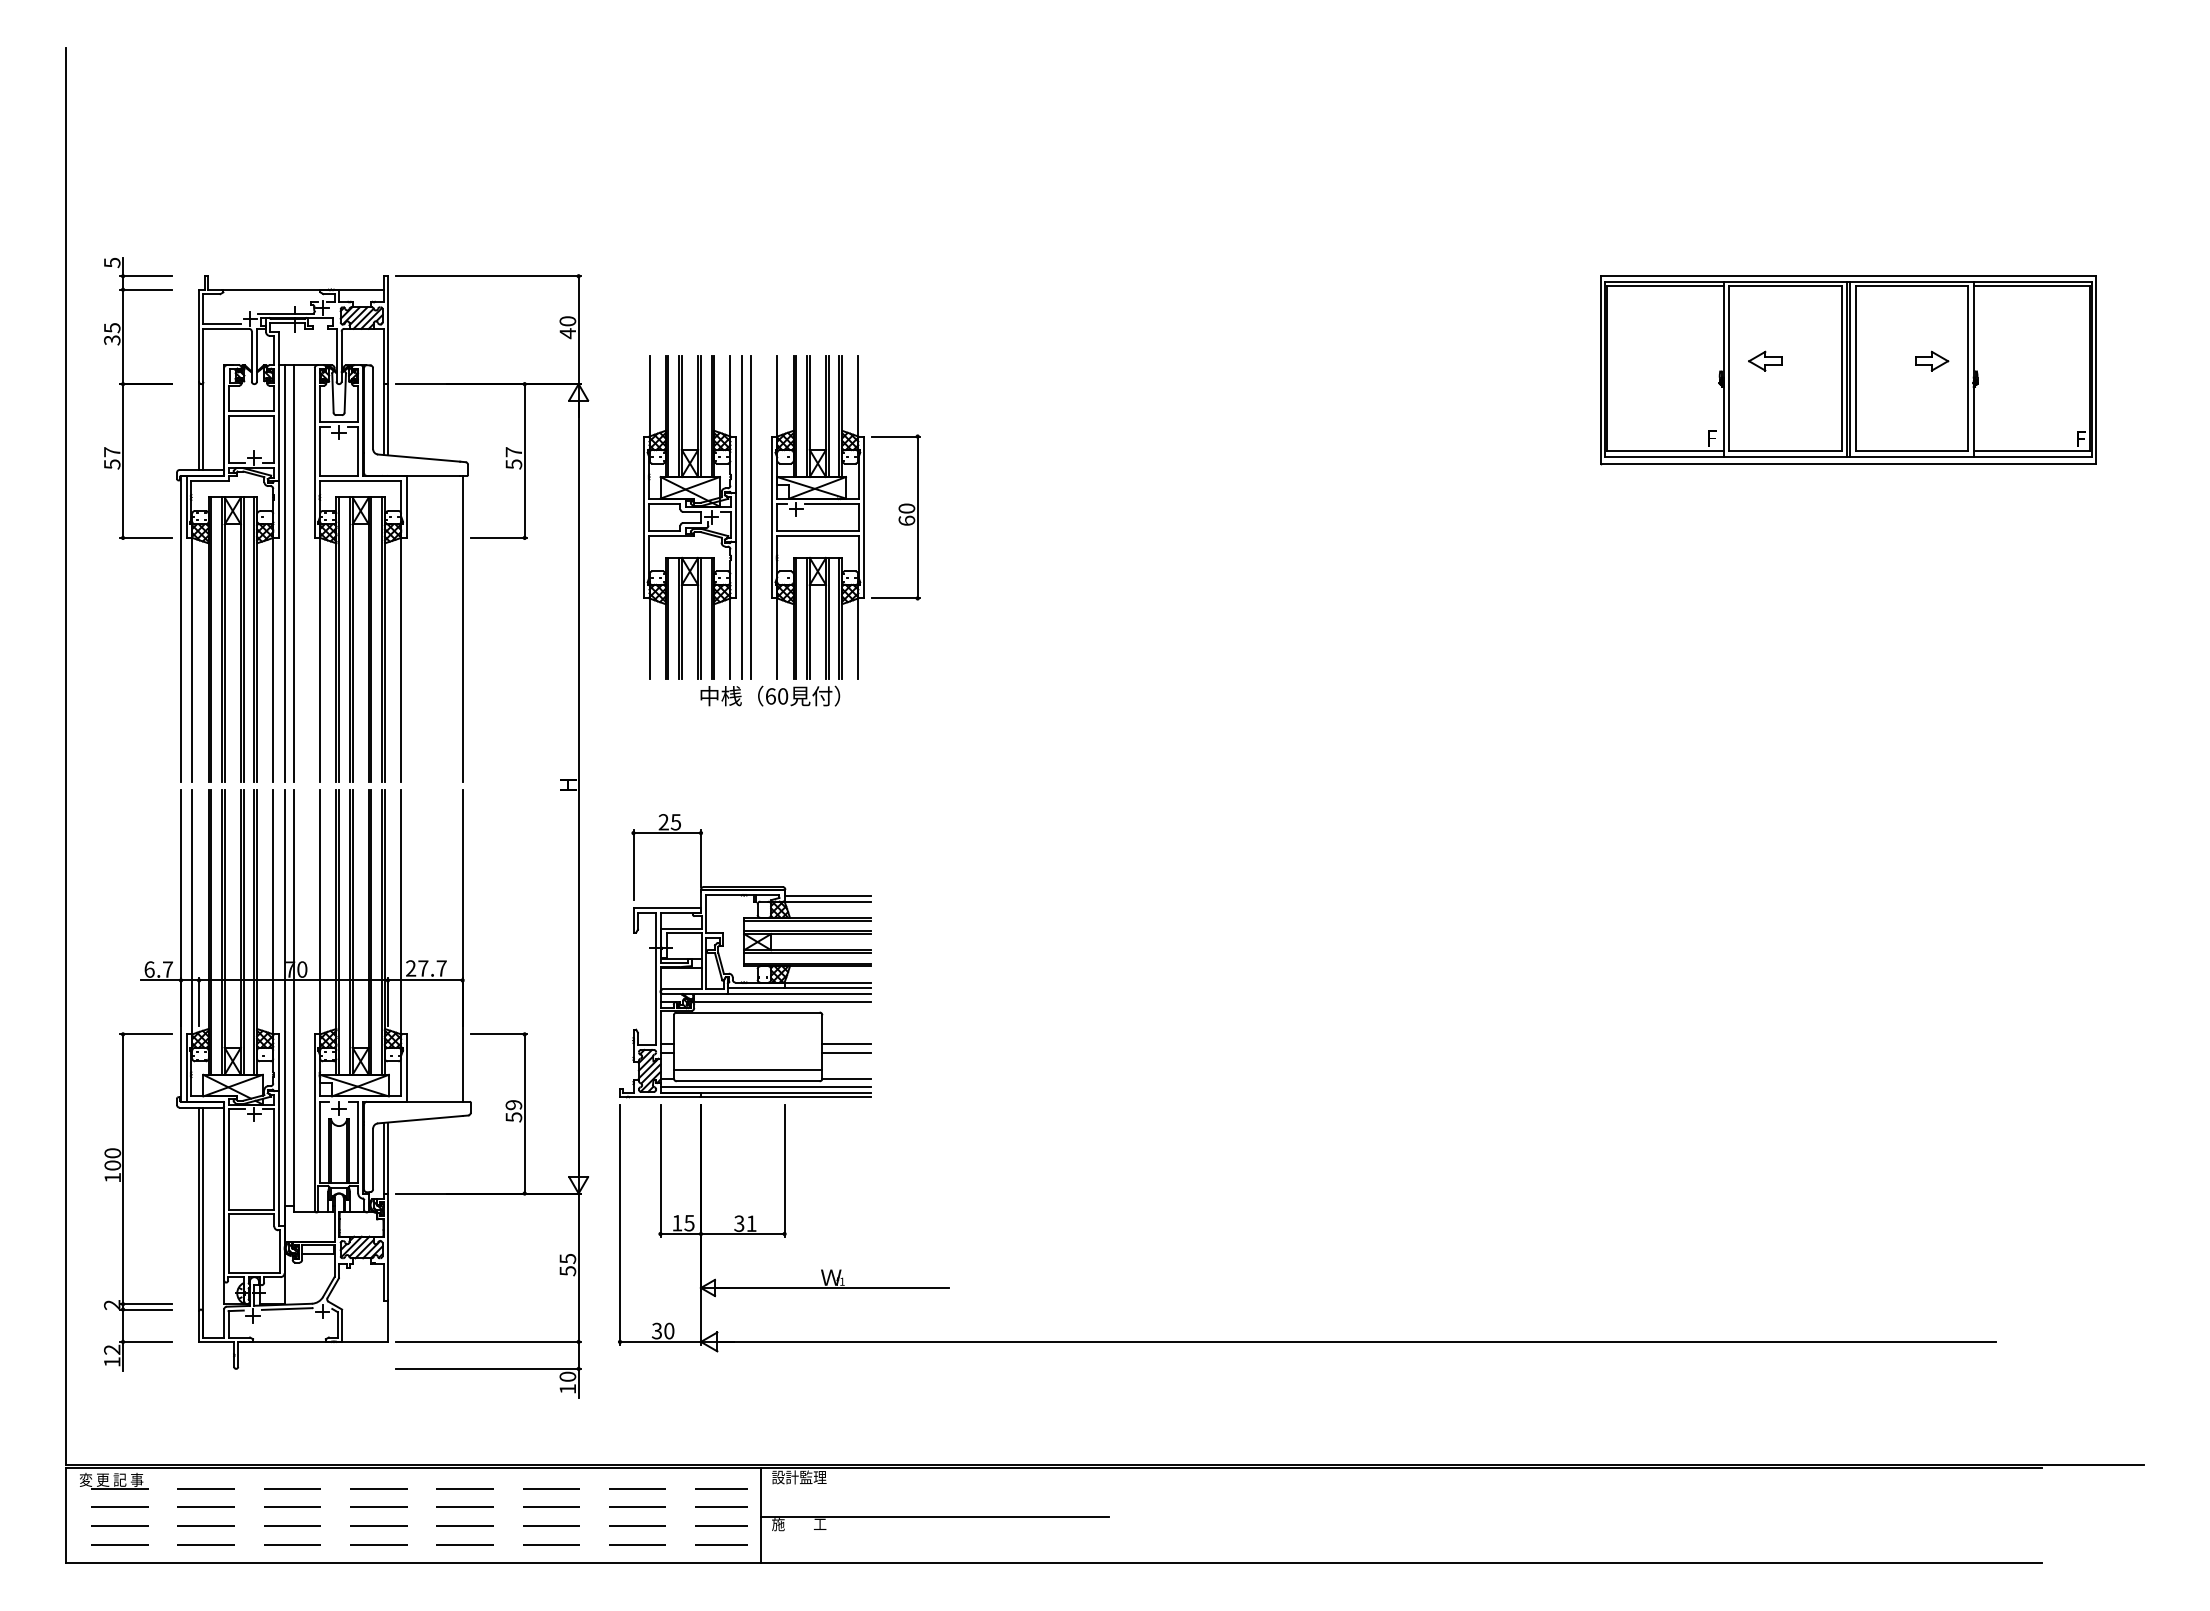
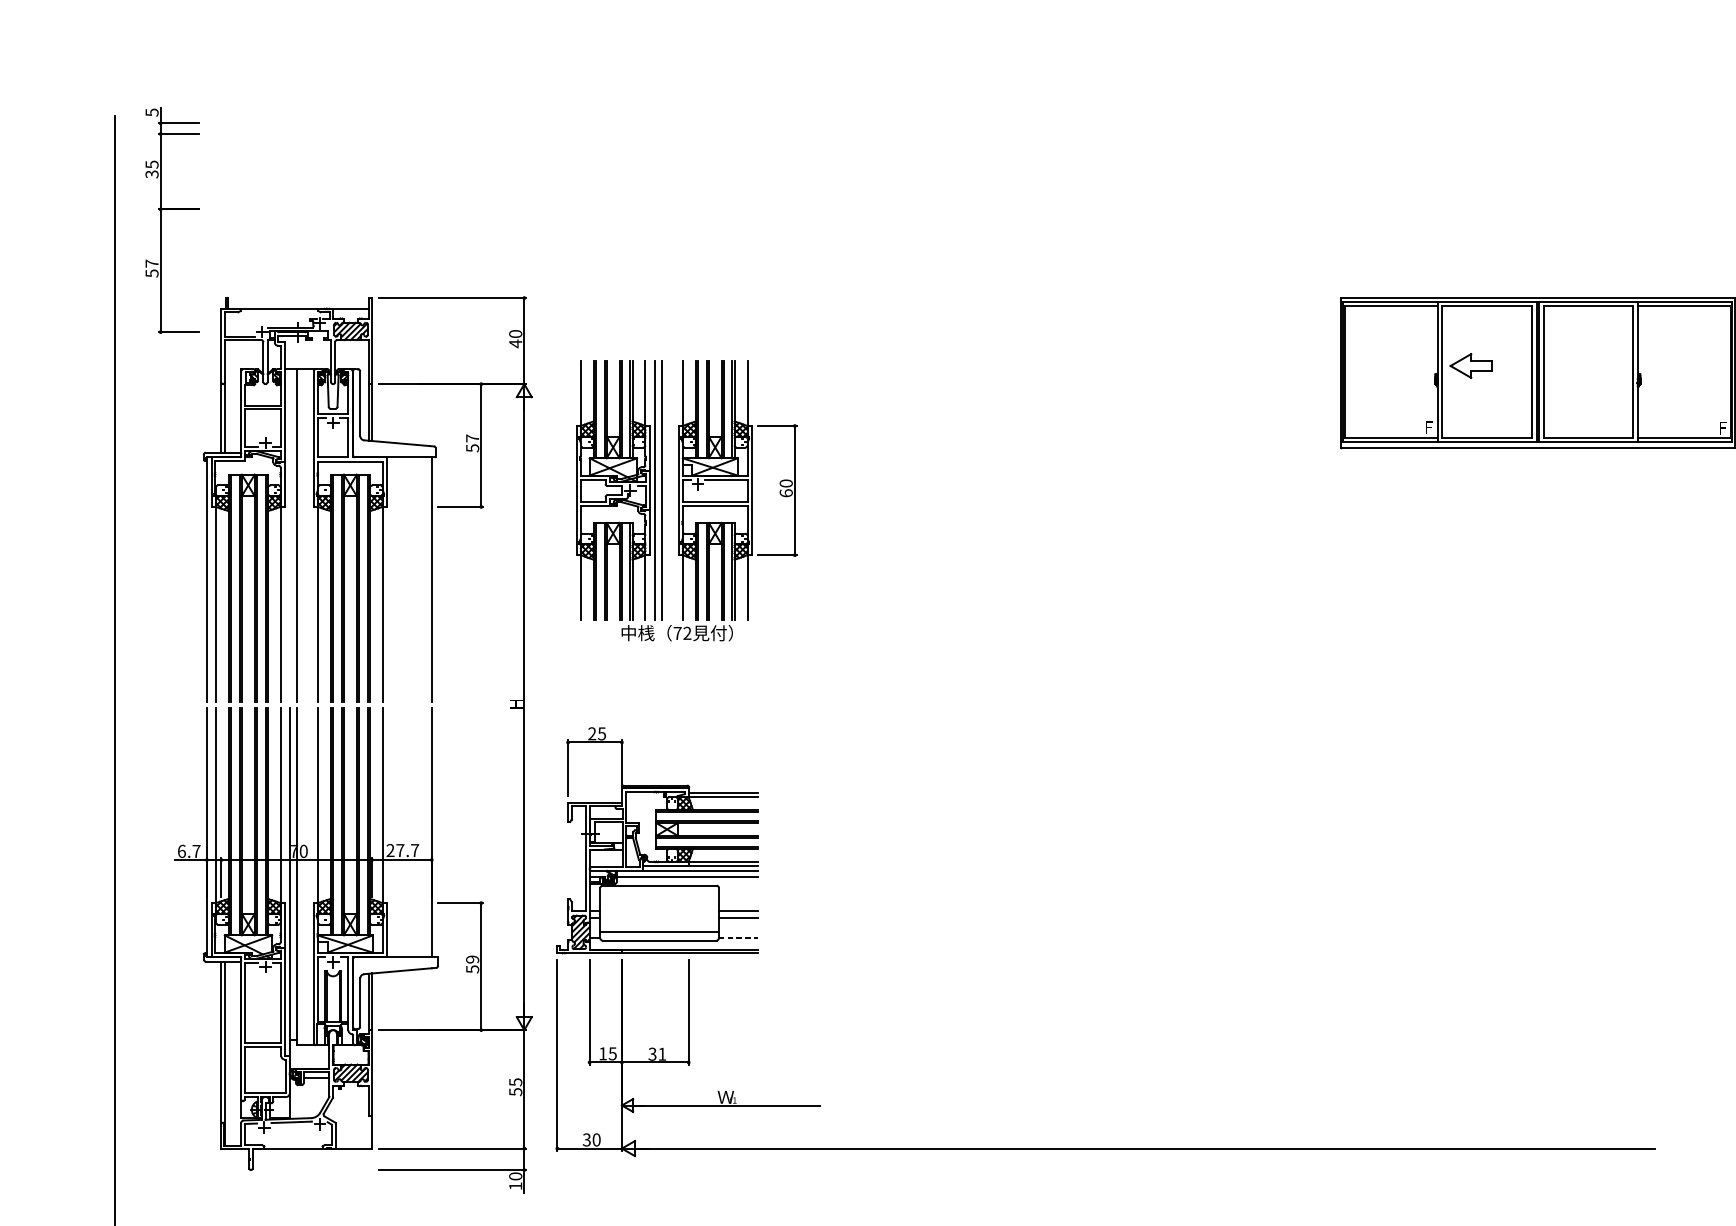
part: (1765, 360) -> (1471, 365), size x1.6
part: (1932, 360) -> (1604, 365), removed
part: (138, 384) -> (173, 209), moved
line: (284, 573) -> (289, 535), removed
text: (776, 696) -> (682, 633), 60 -> 72
line: (847, 1078) -> (738, 938), solid -> dashed
line: (765, 1086) -> (673, 944), removed
part: (123, 1201) -> (161, 1036), removed

